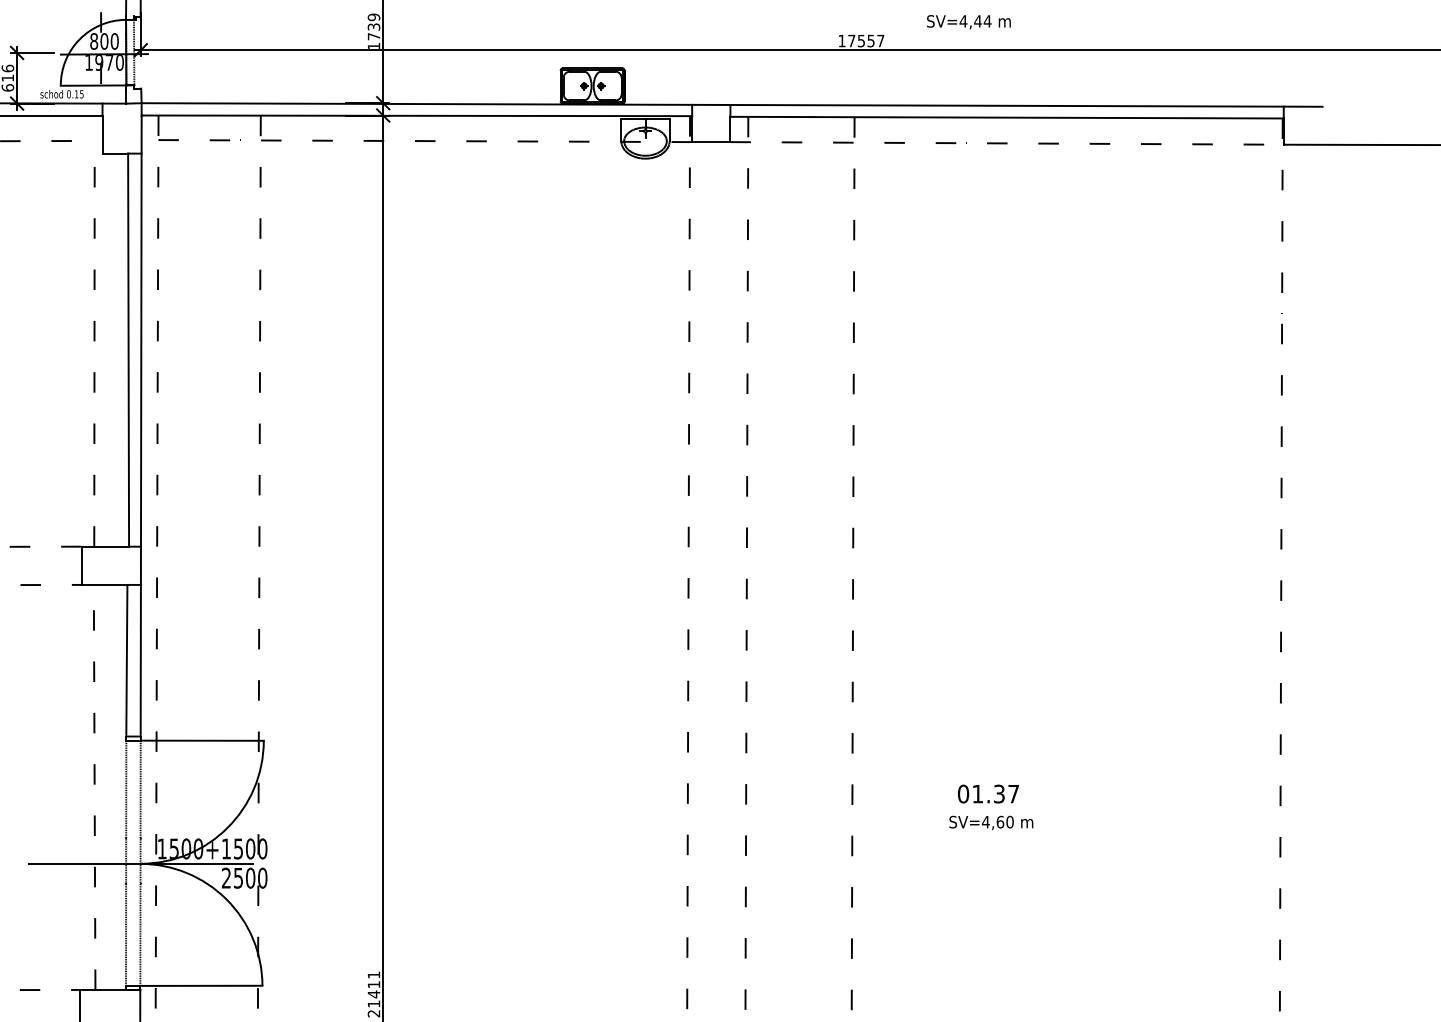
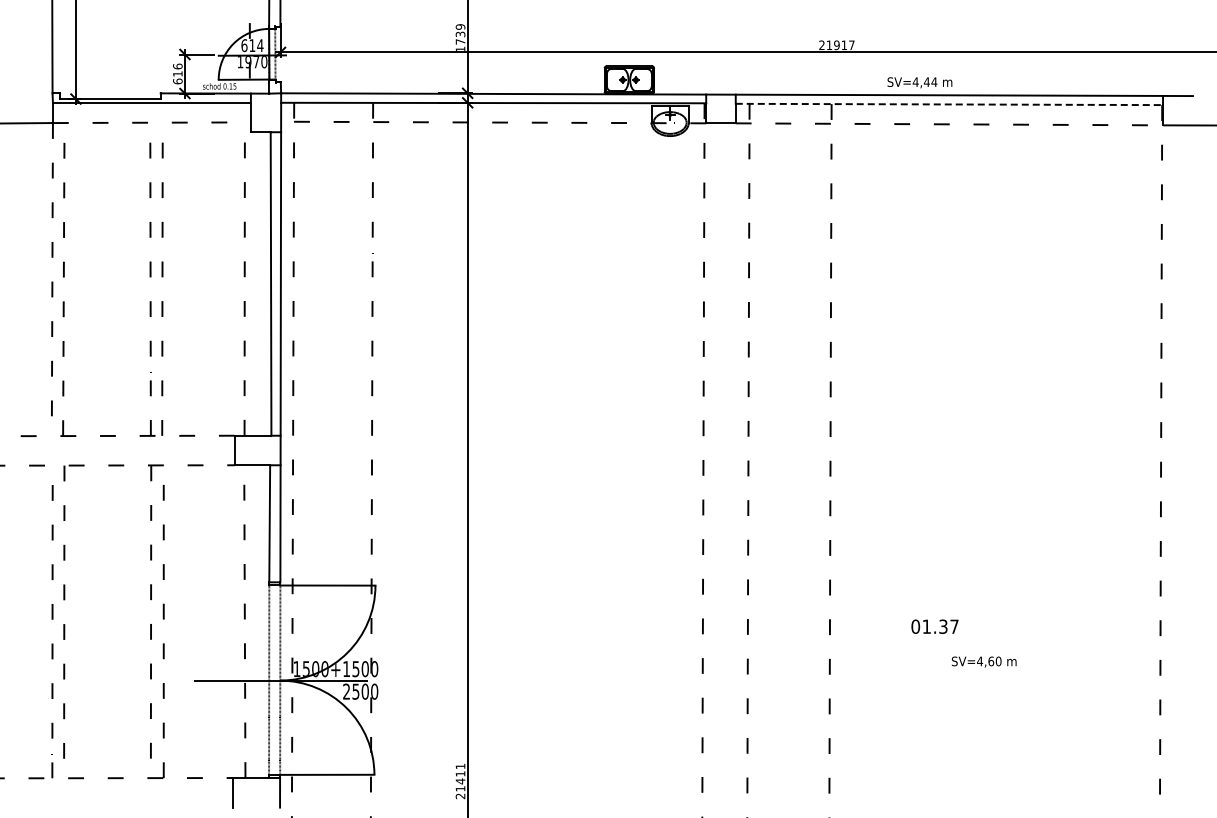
text: (968, 21) -> (919, 82), moved
text: (104, 41) -> (252, 45), 800 -> 614
text: (855, 41) -> (832, 45), 17557 -> 21917
line: (1007, 117) -> (949, 104), solid -> dashed
text: (990, 822) -> (983, 661), moved

